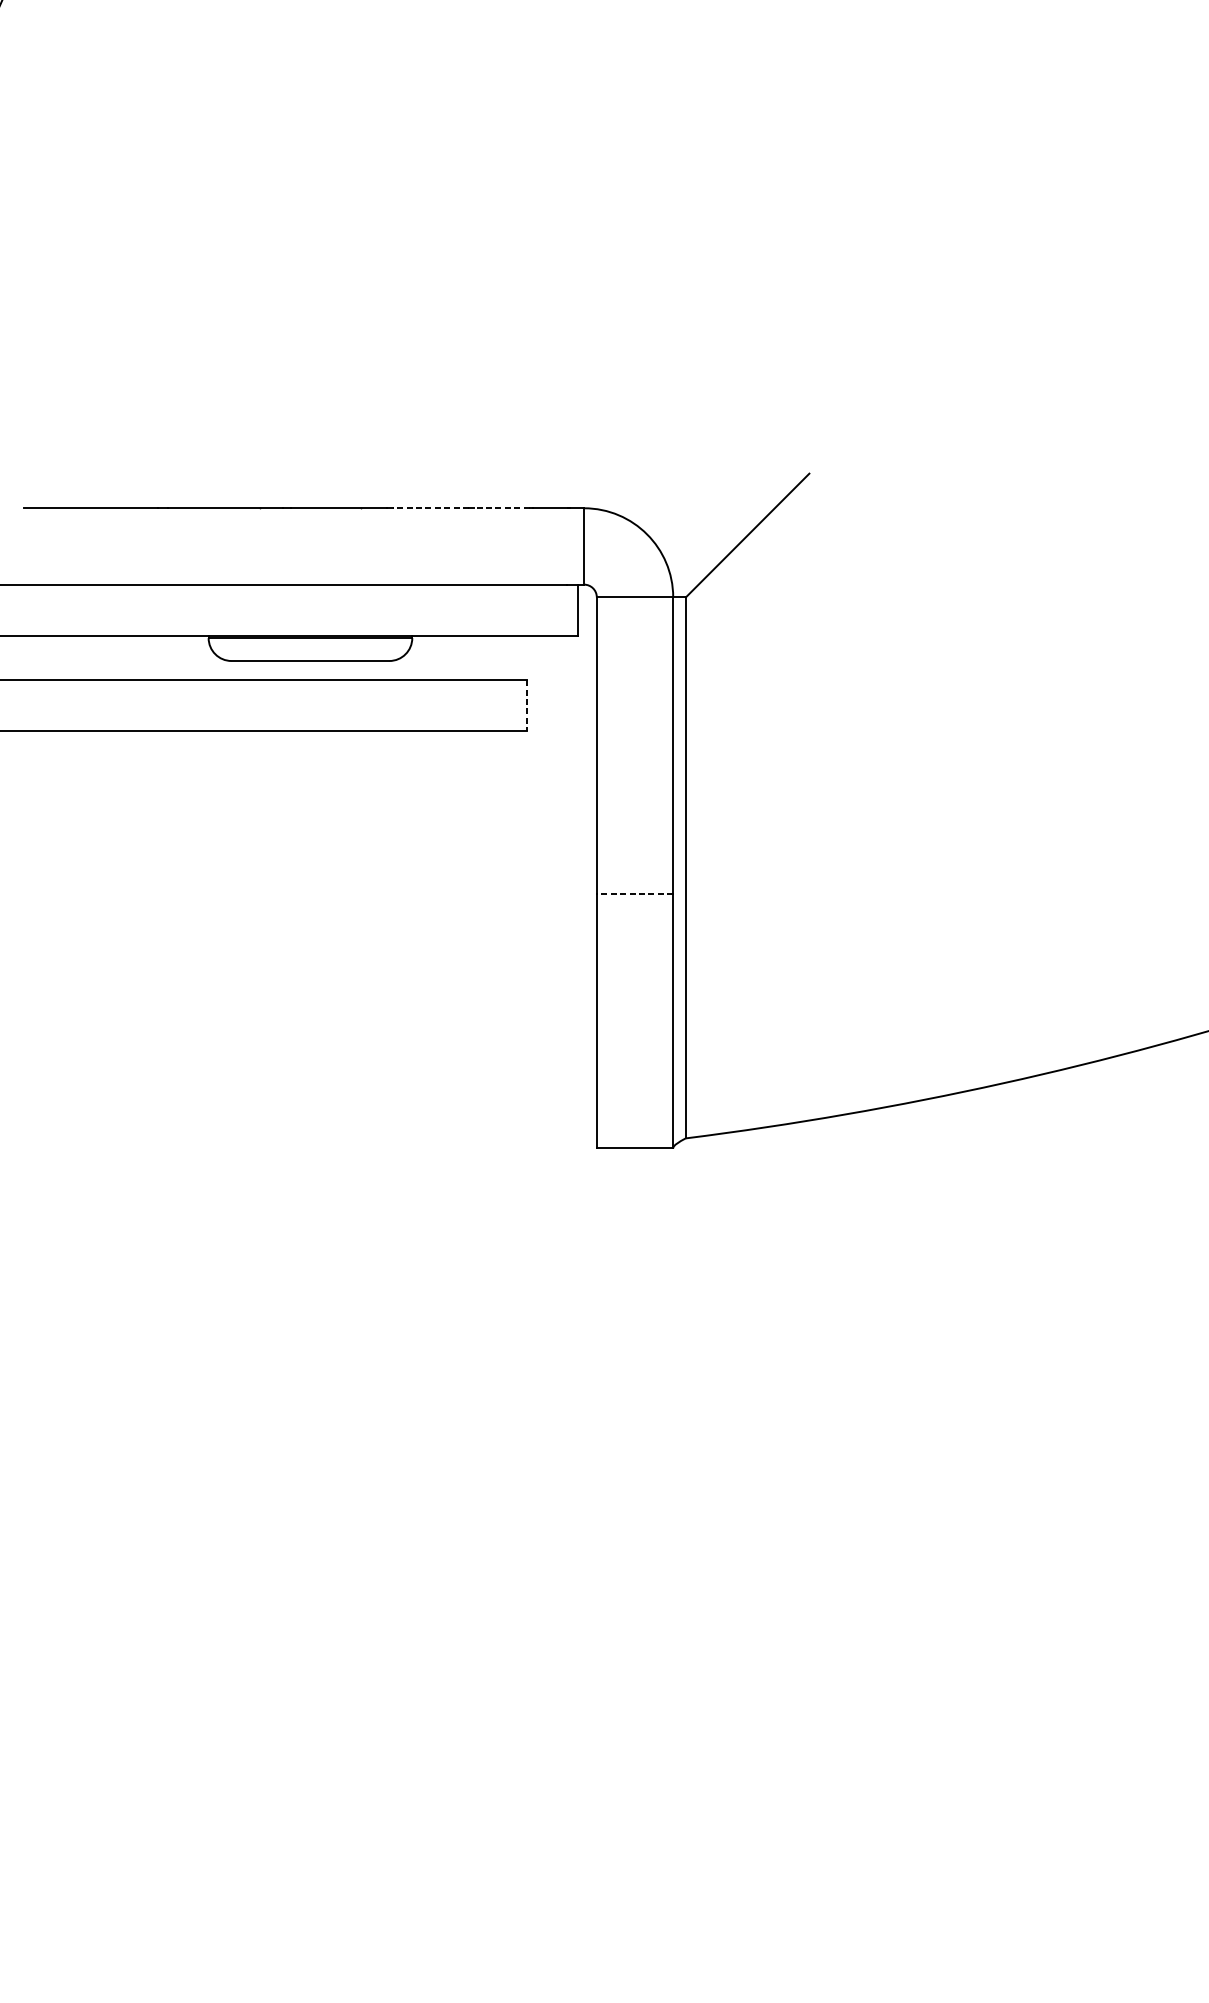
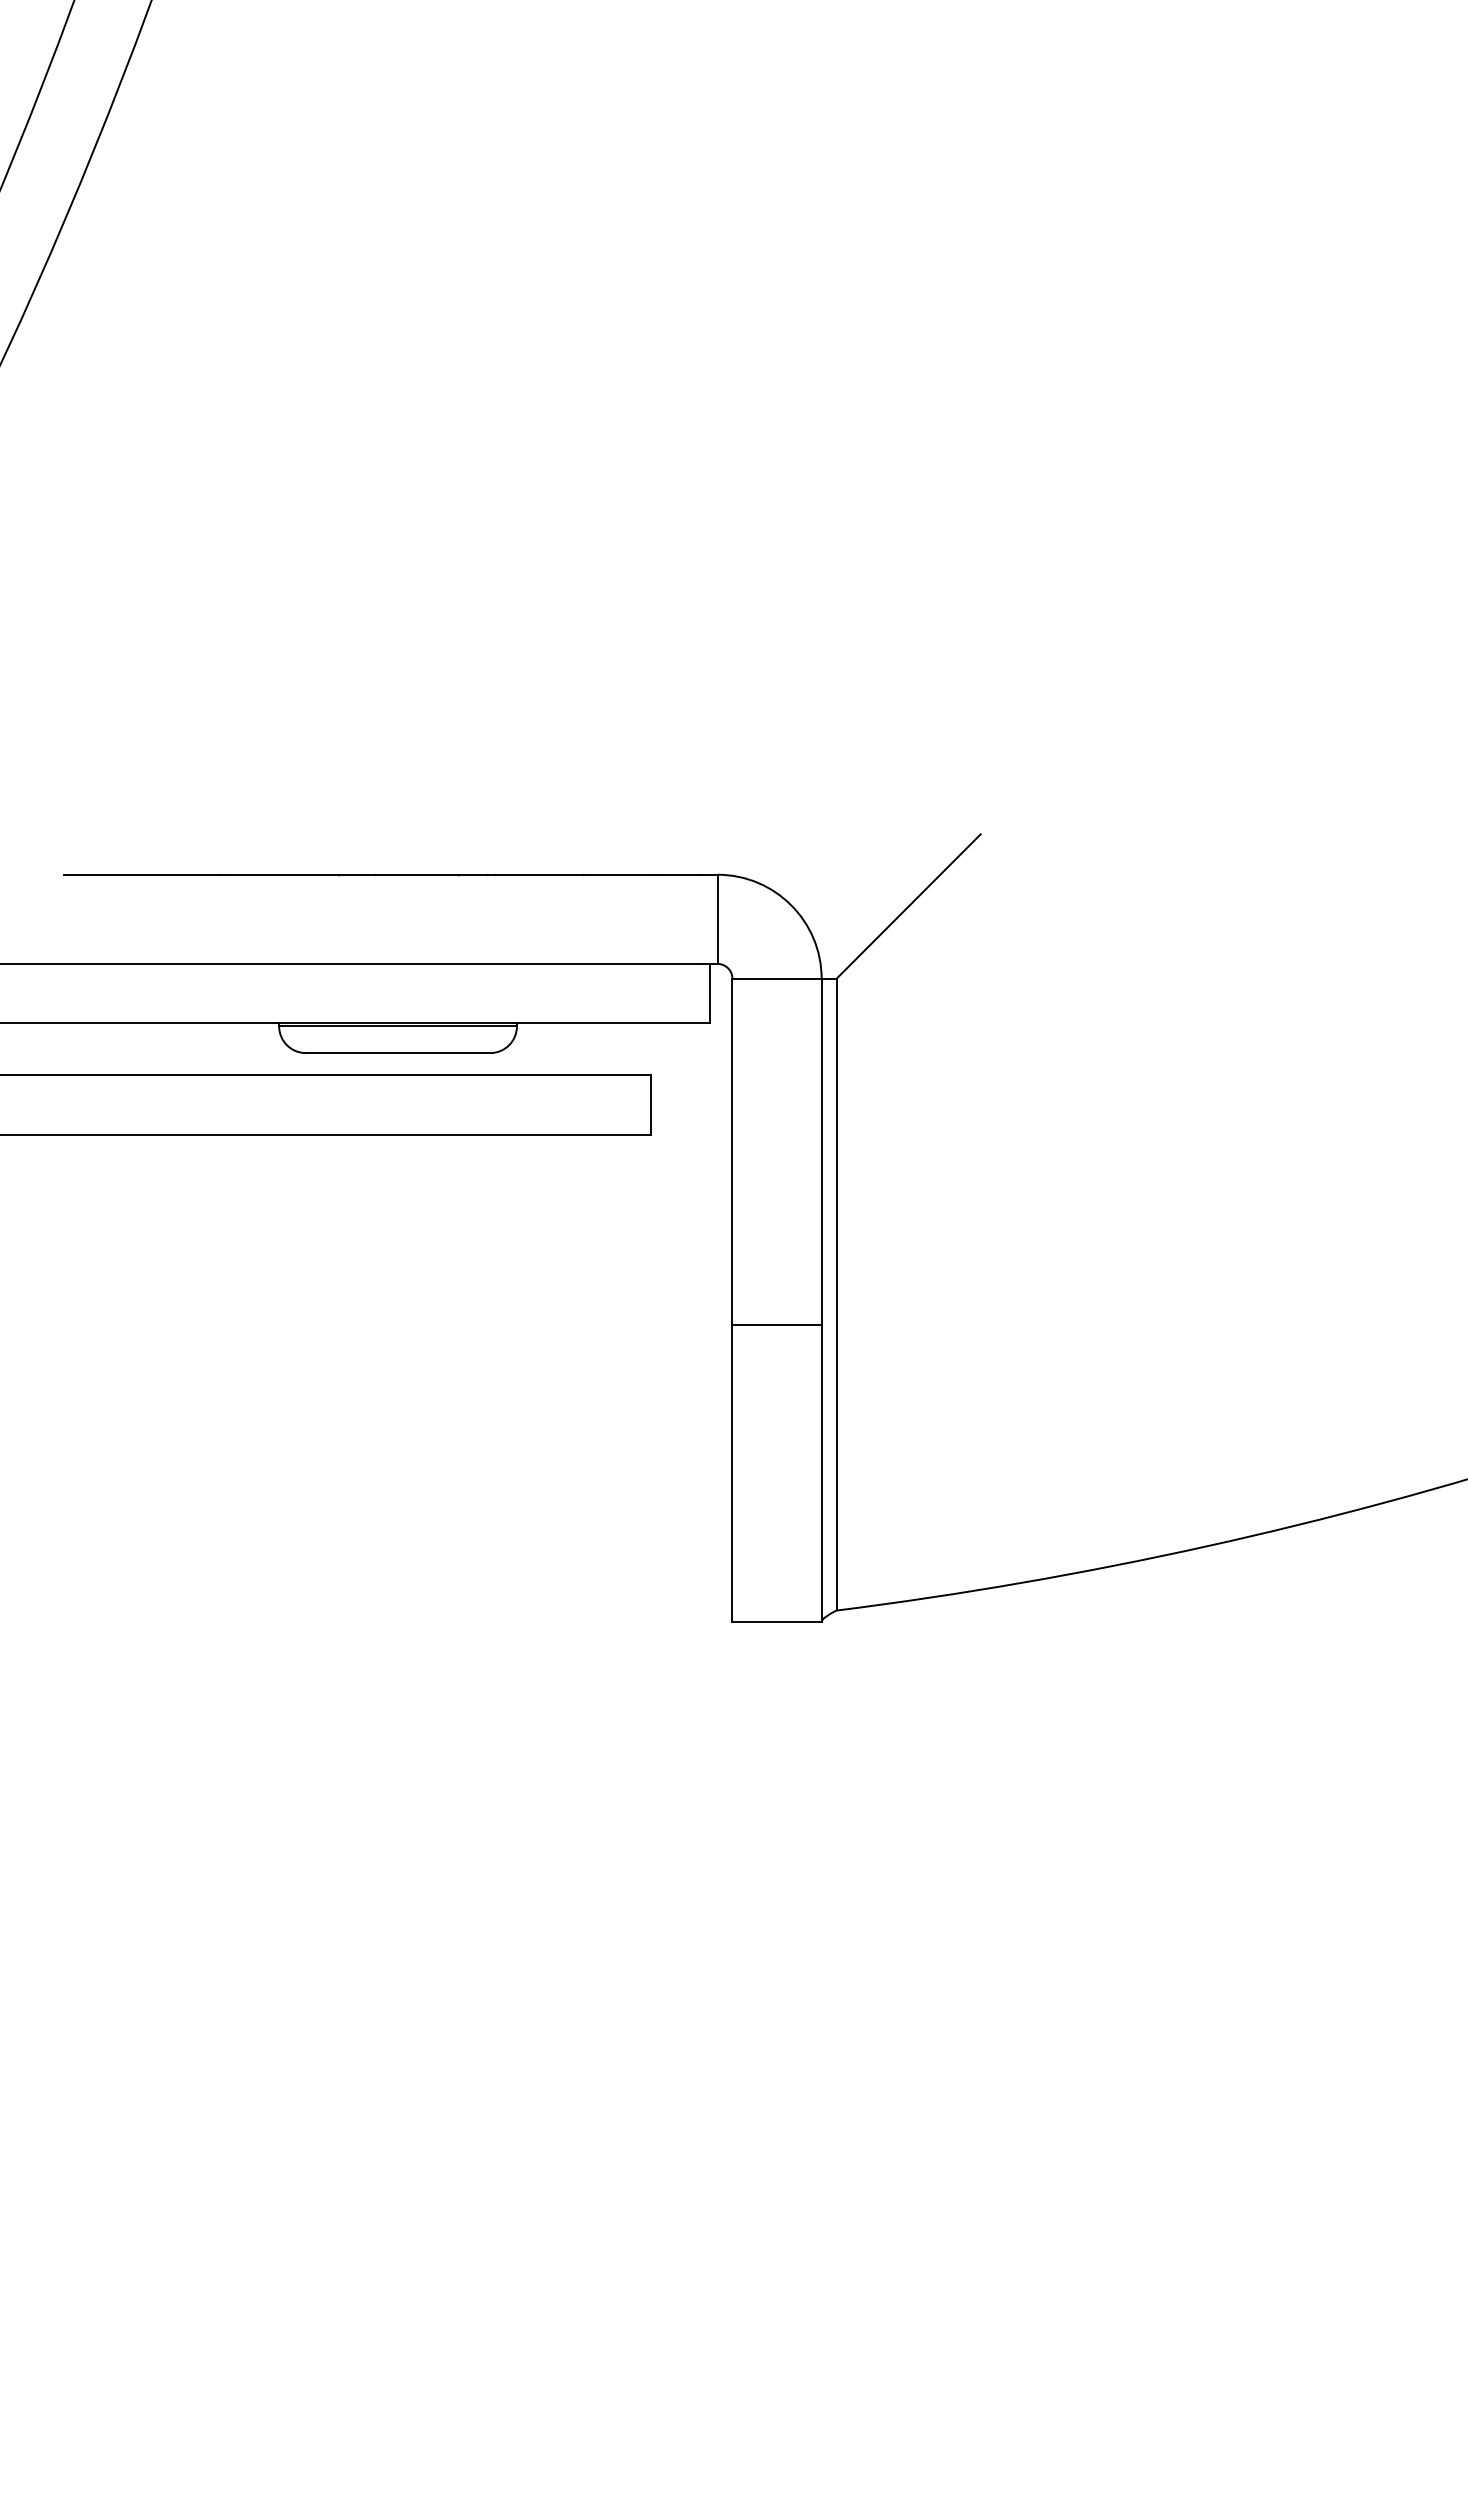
line: (430, 508) -> (538, 874), dashed -> solid
line: (501, 508) -> (621, 874), dashed -> solid
line: (526, 705) -> (650, 1105), dashed -> solid
line: (635, 894) -> (777, 1325), dashed -> solid

